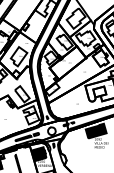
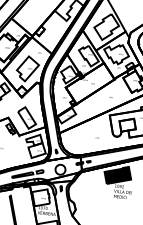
fill: (39, 154) -> (41, 198), removed

